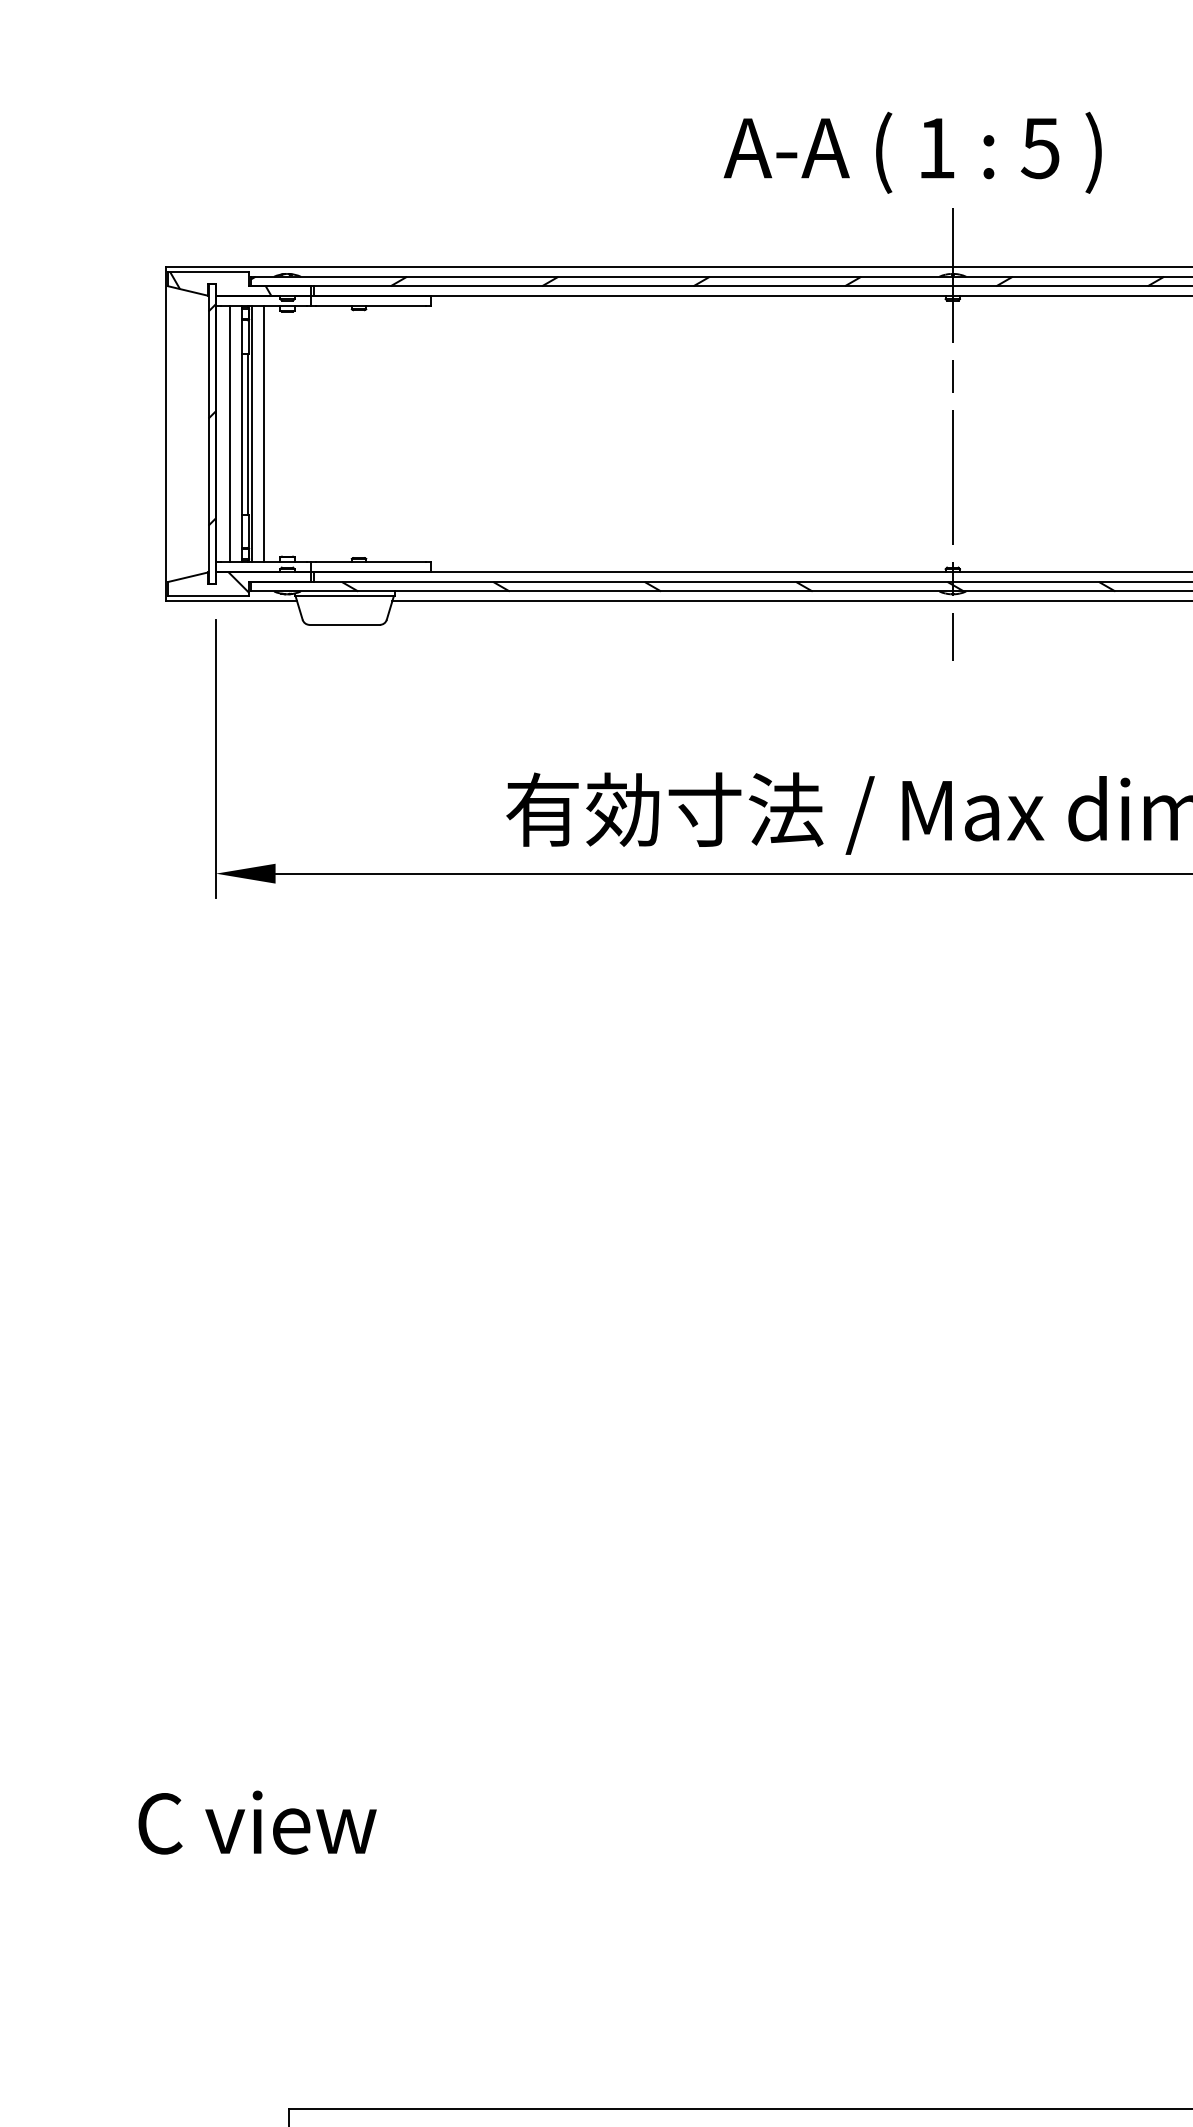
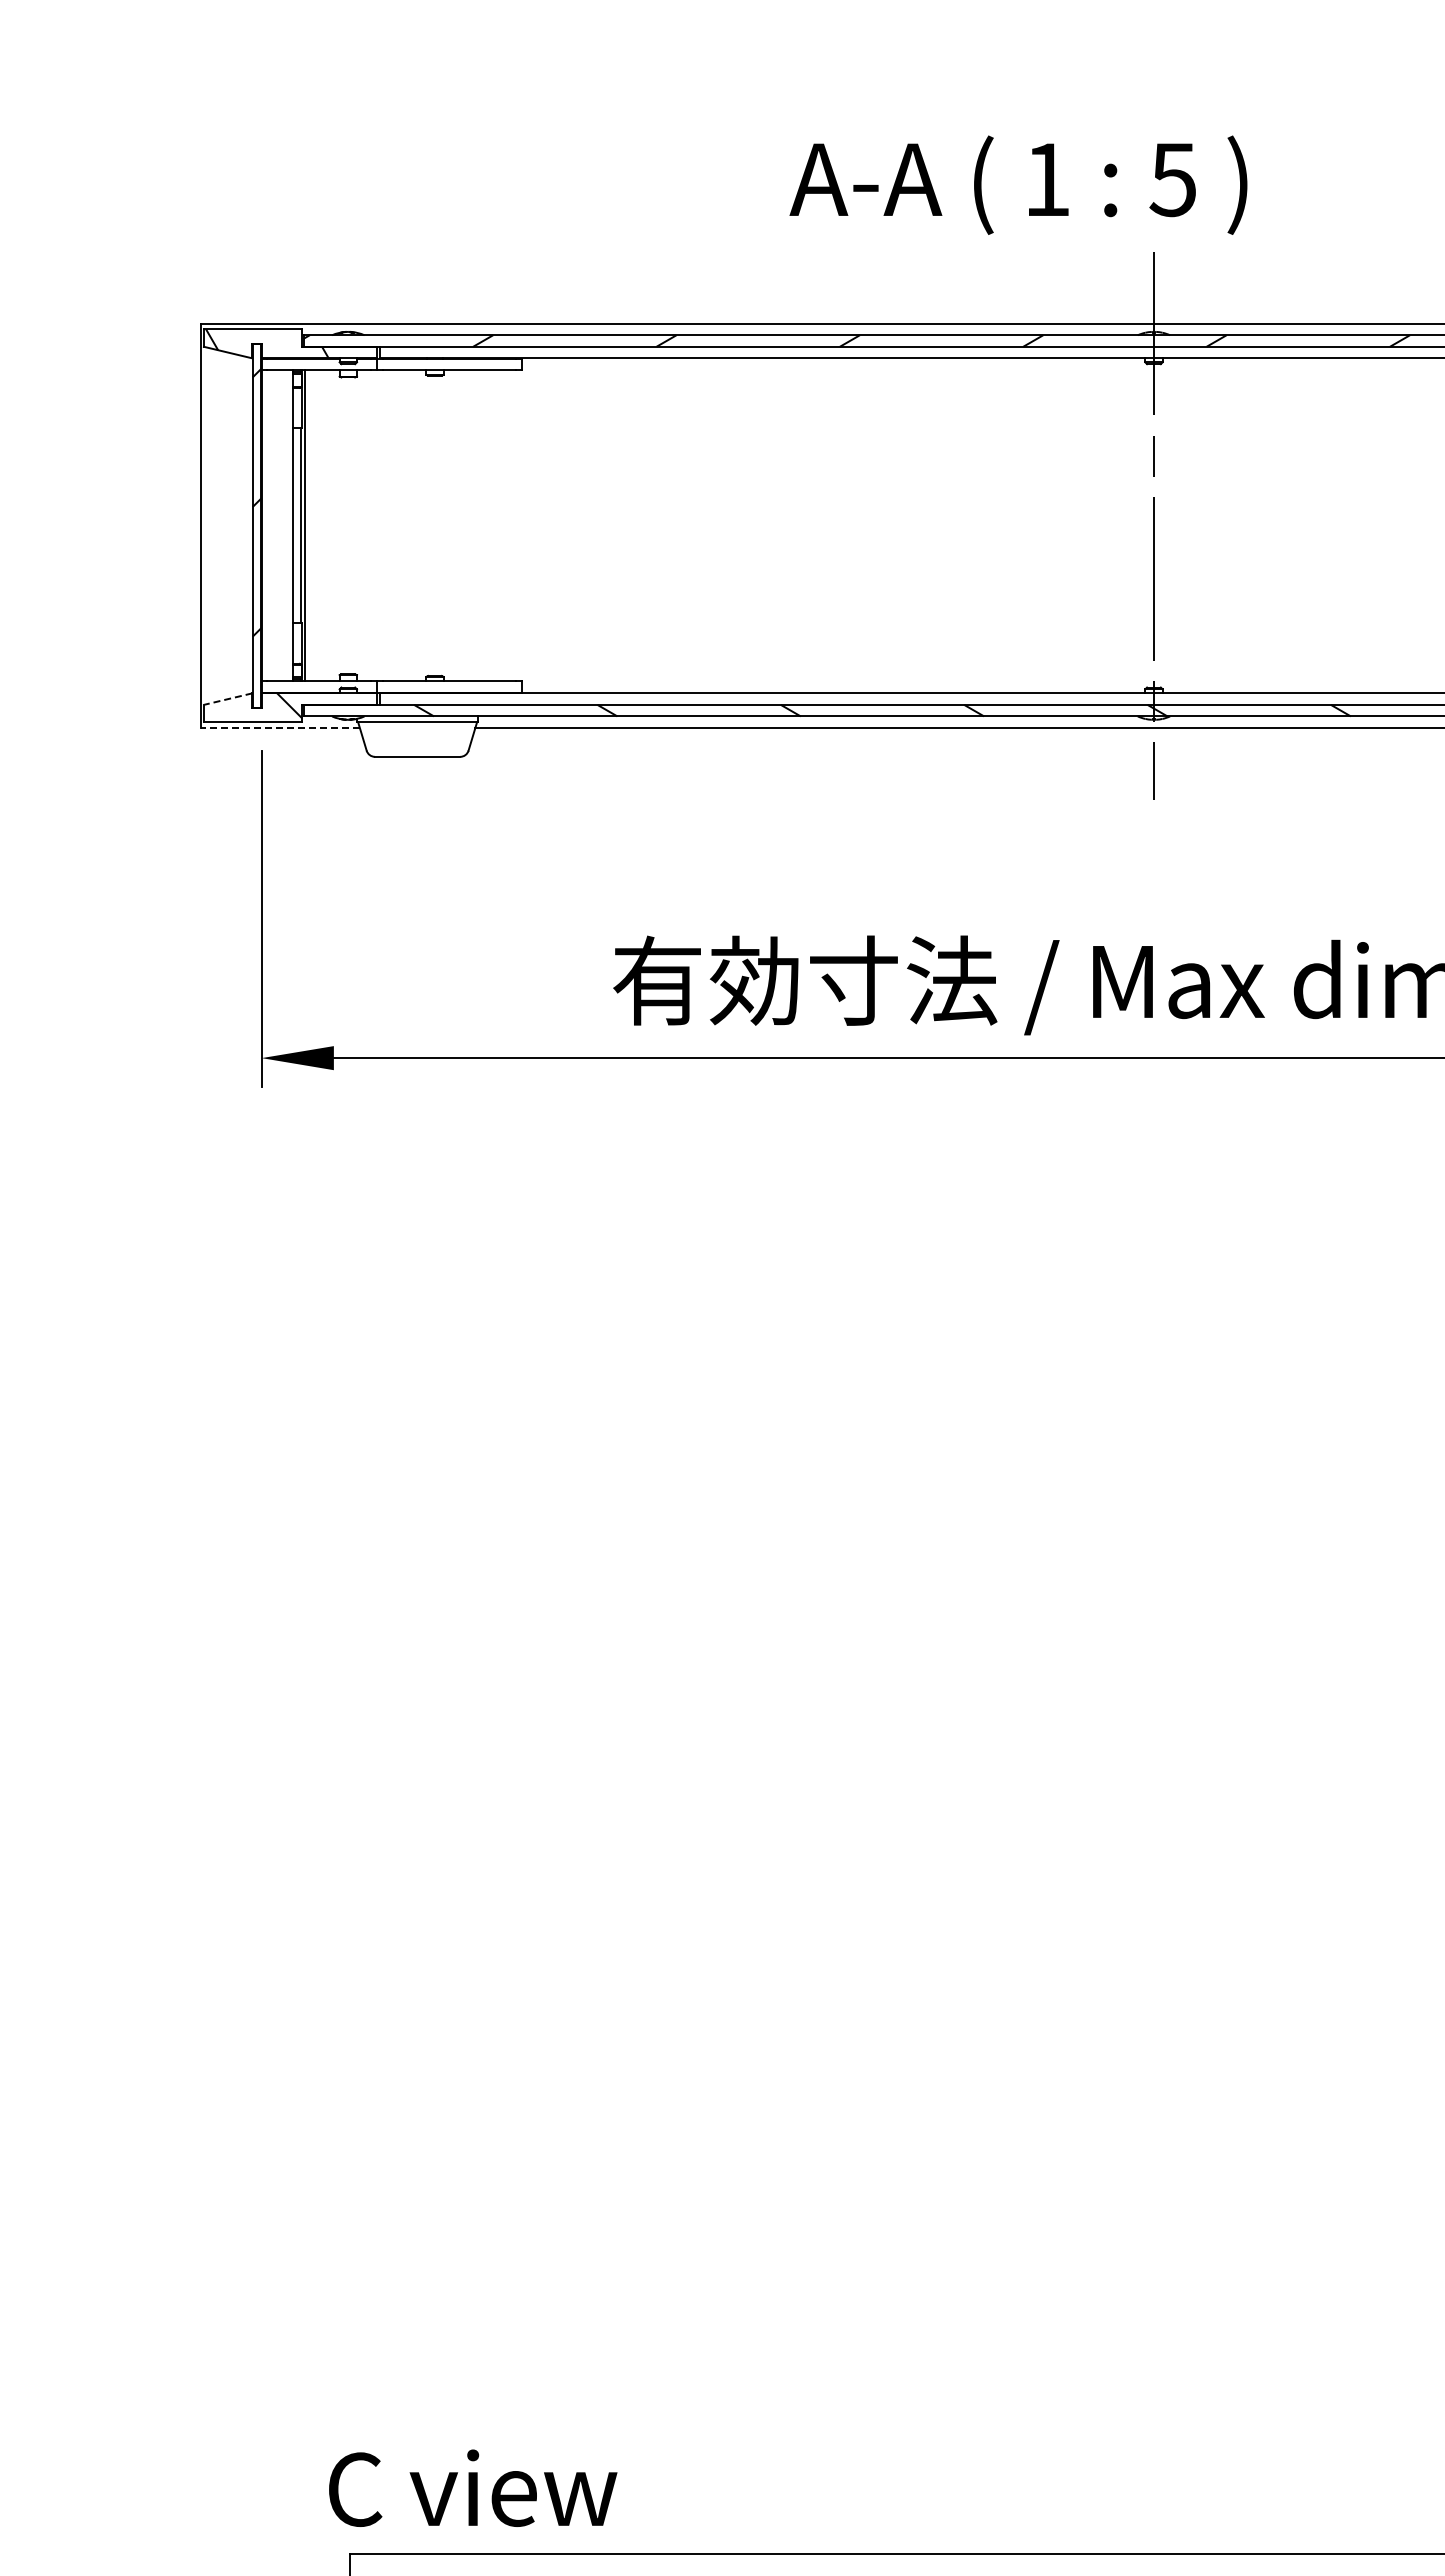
text: (912, 152) -> (1018, 184), moved
line: (230, 433) -> (279, 525), removed
line: (263, 433) -> (319, 525), removed
line: (188, 577) -> (228, 699), solid -> dashed
line: (230, 600) -> (279, 727), solid -> dashed
text: (257, 1821) -> (473, 2487), moved

